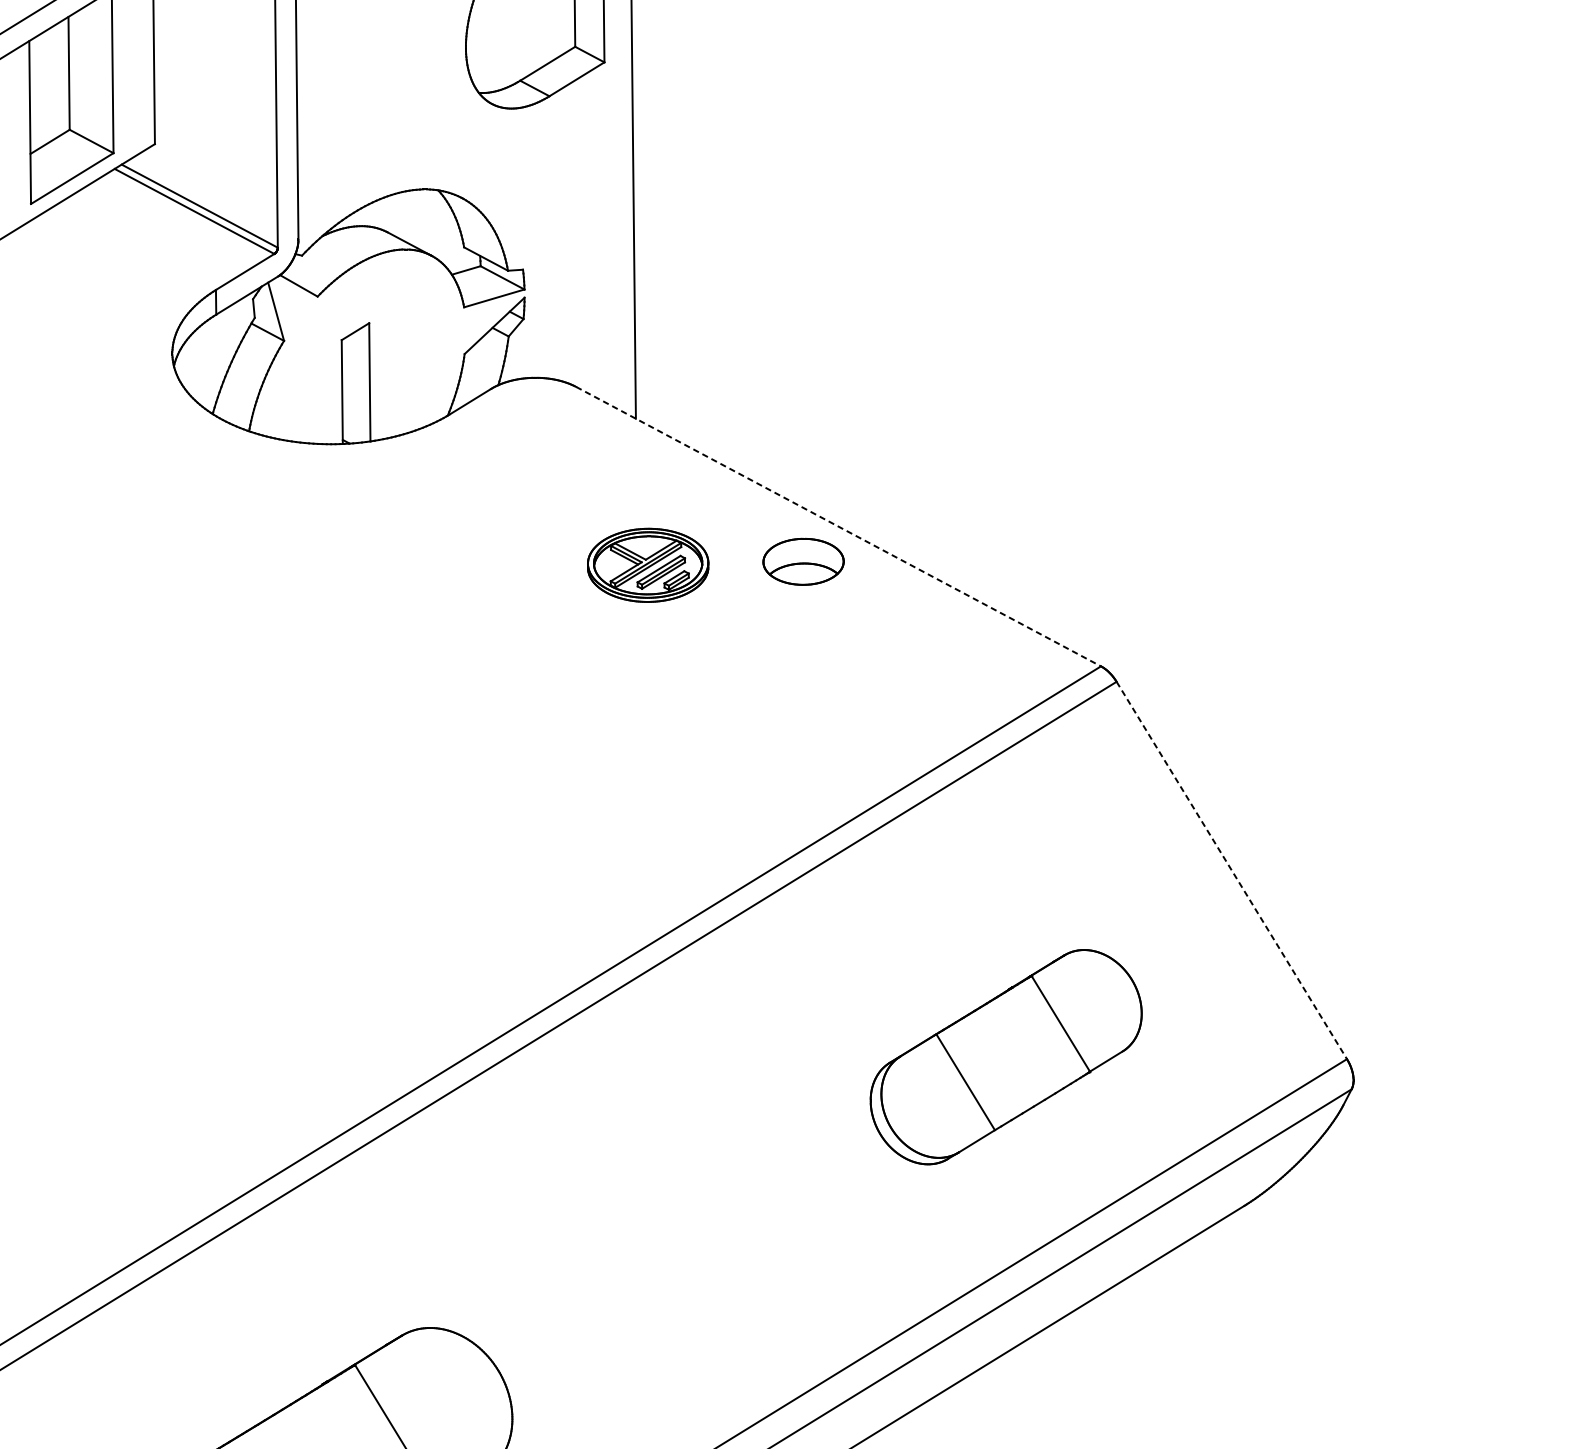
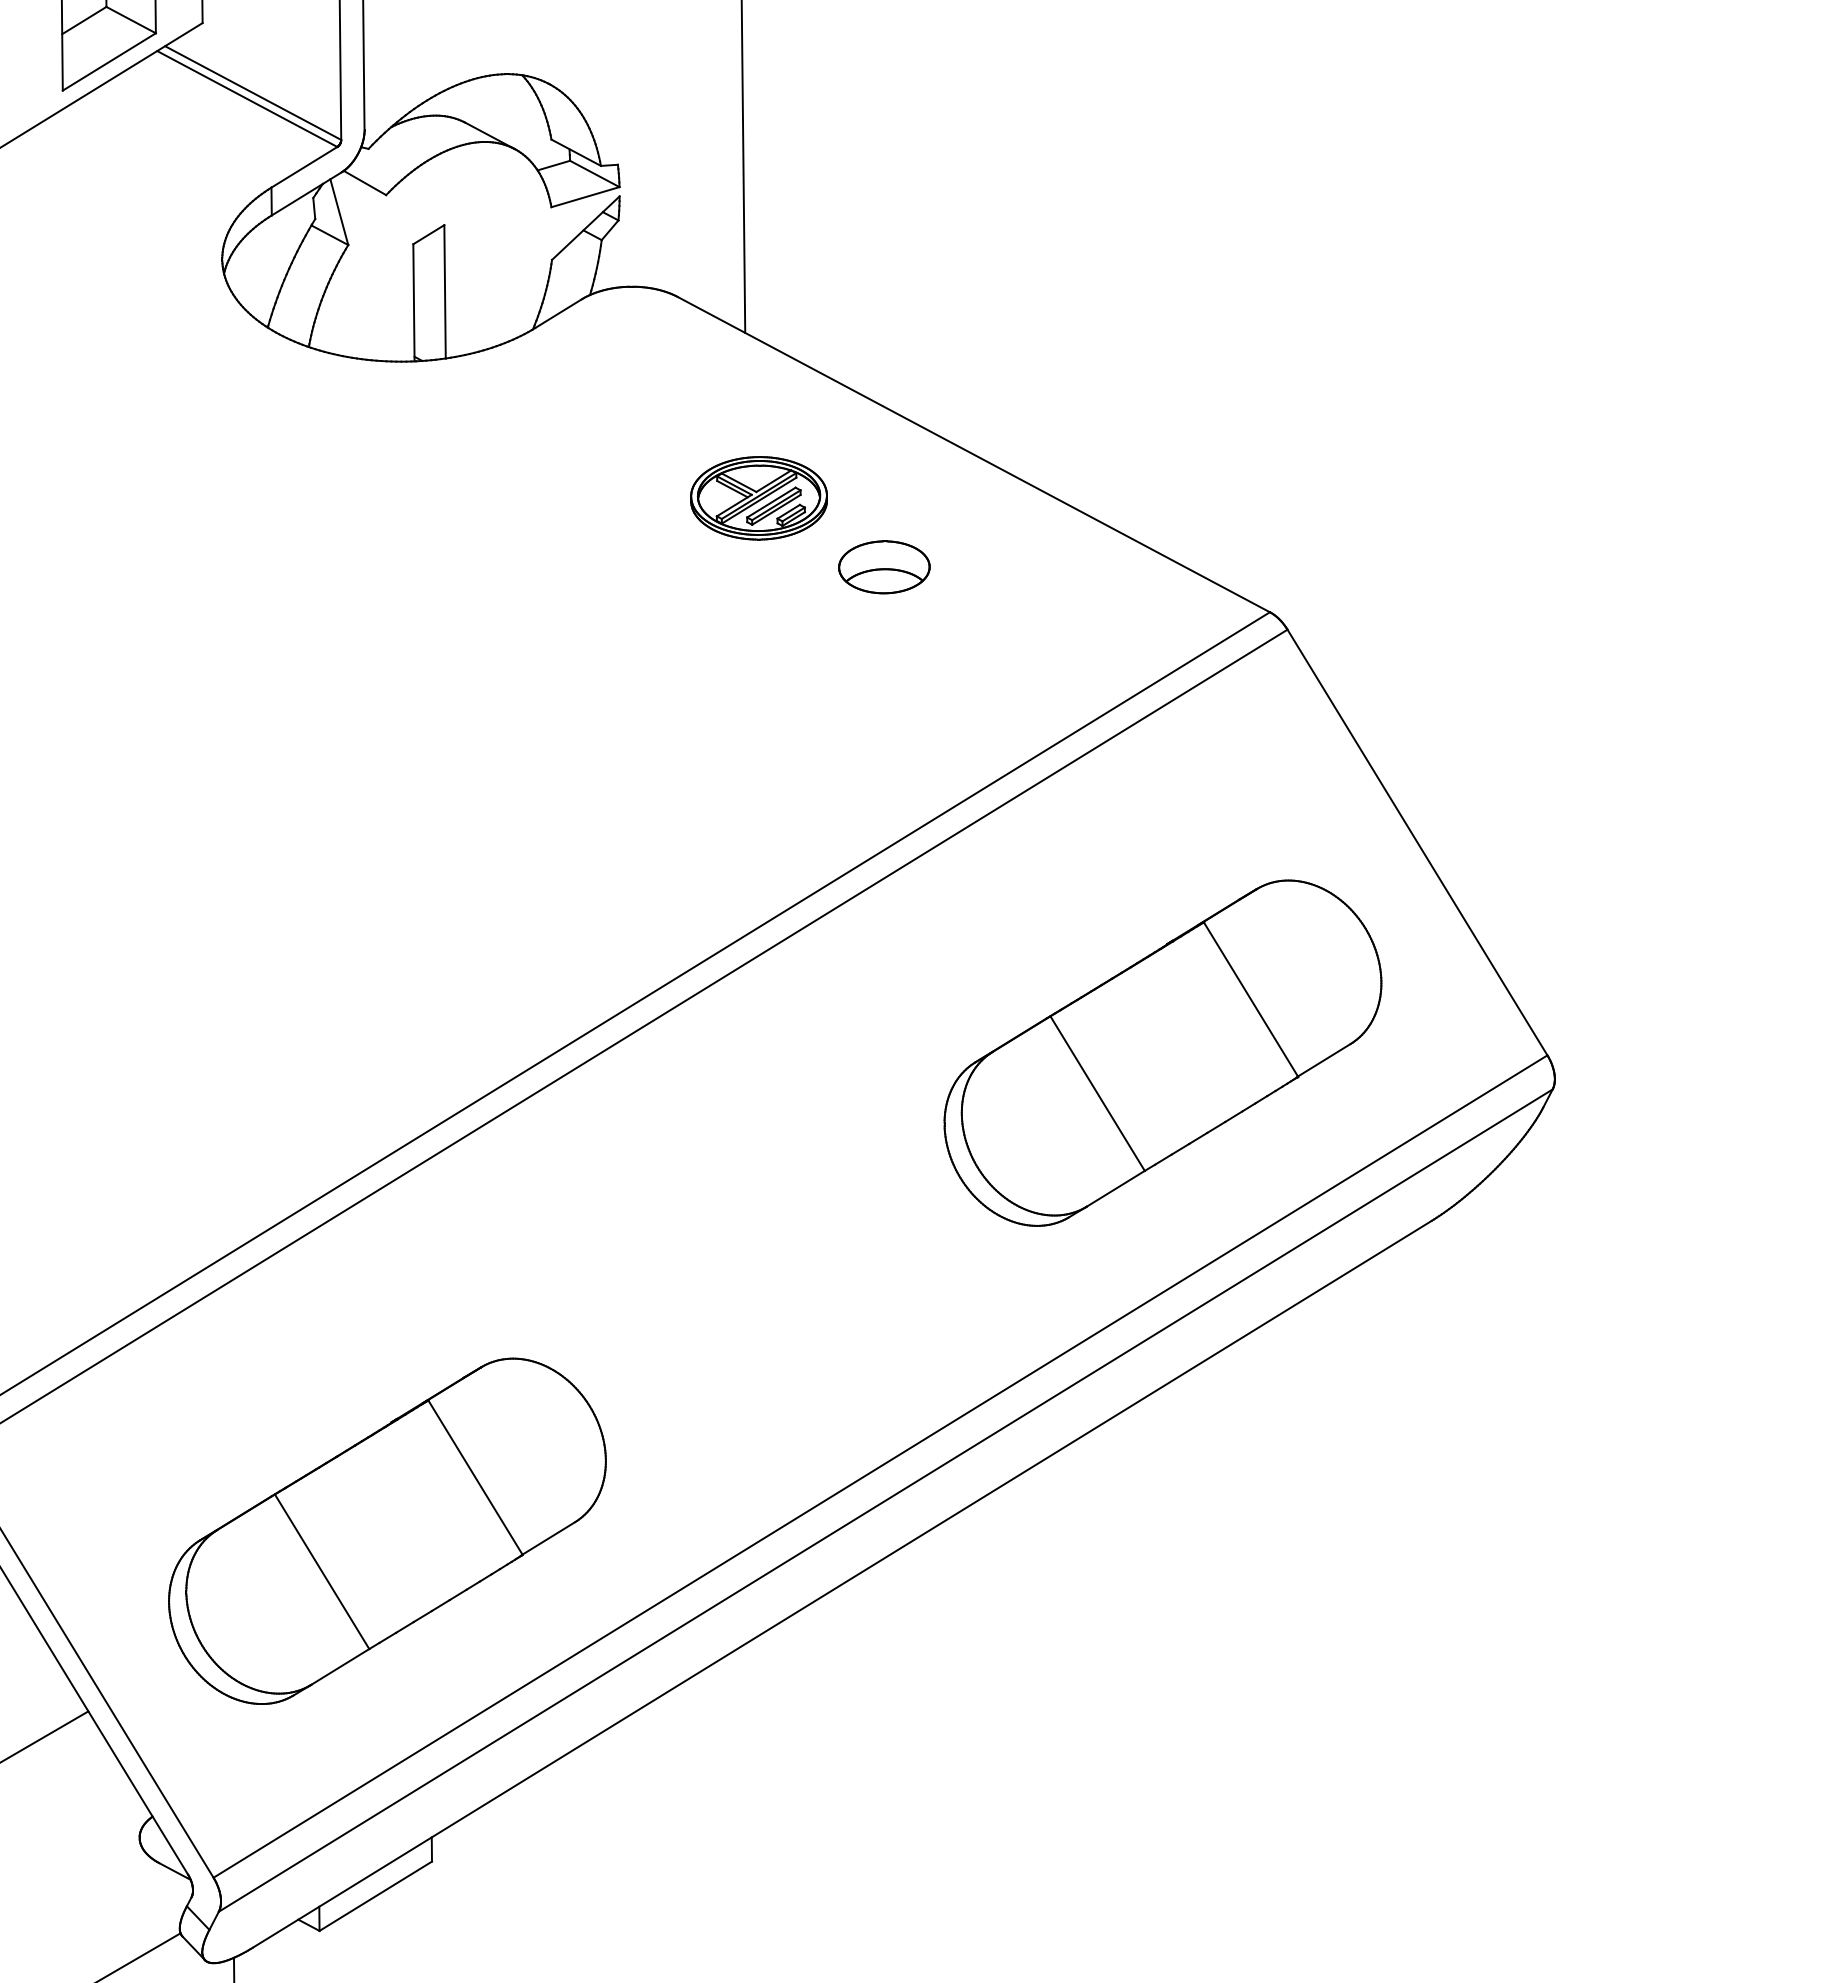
line: (839, 526) -> (974, 454), dashed -> solid
part: (803, 561) -> (884, 567), moved
line: (1231, 870) -> (1417, 842), dashed -> solid
part: (1005, 1056) -> (1162, 1052), size x1.43

